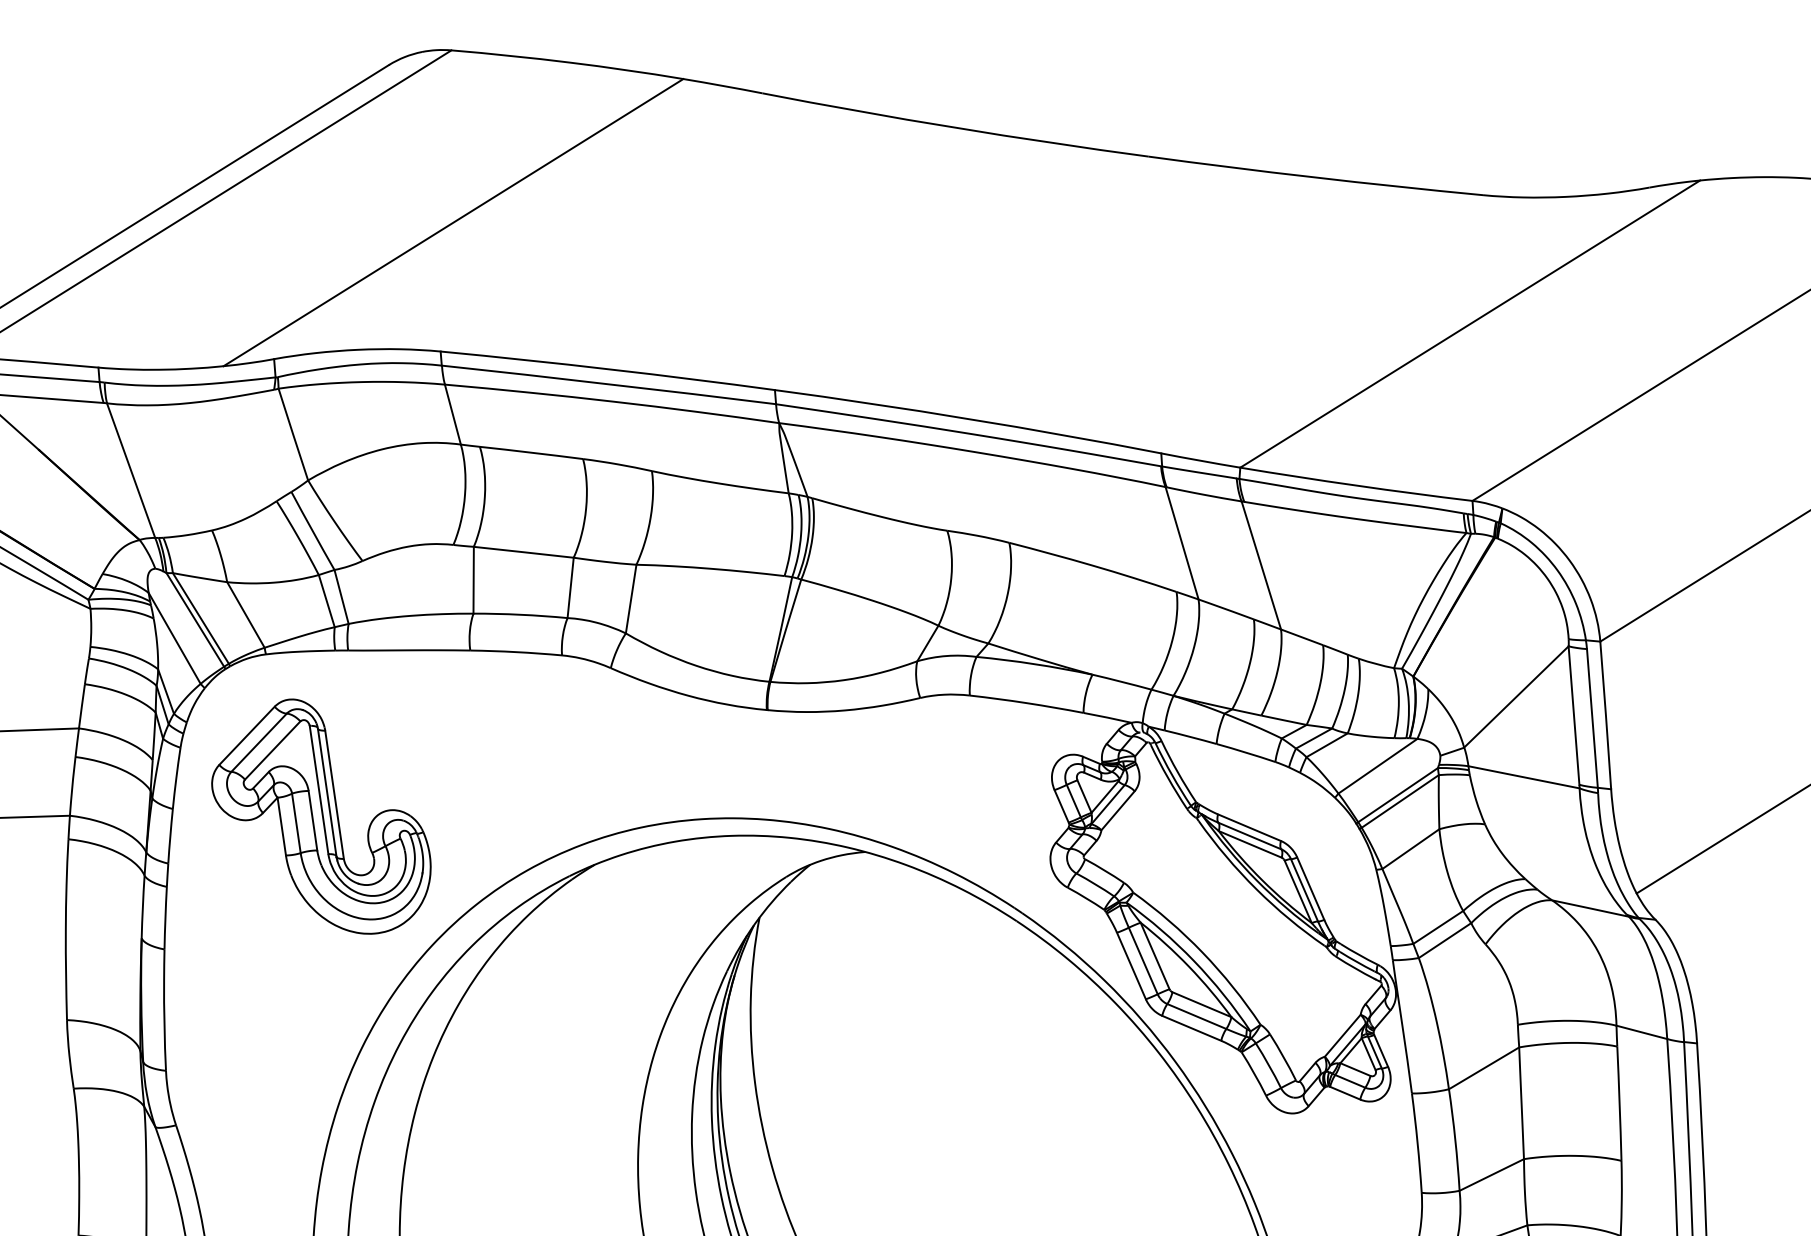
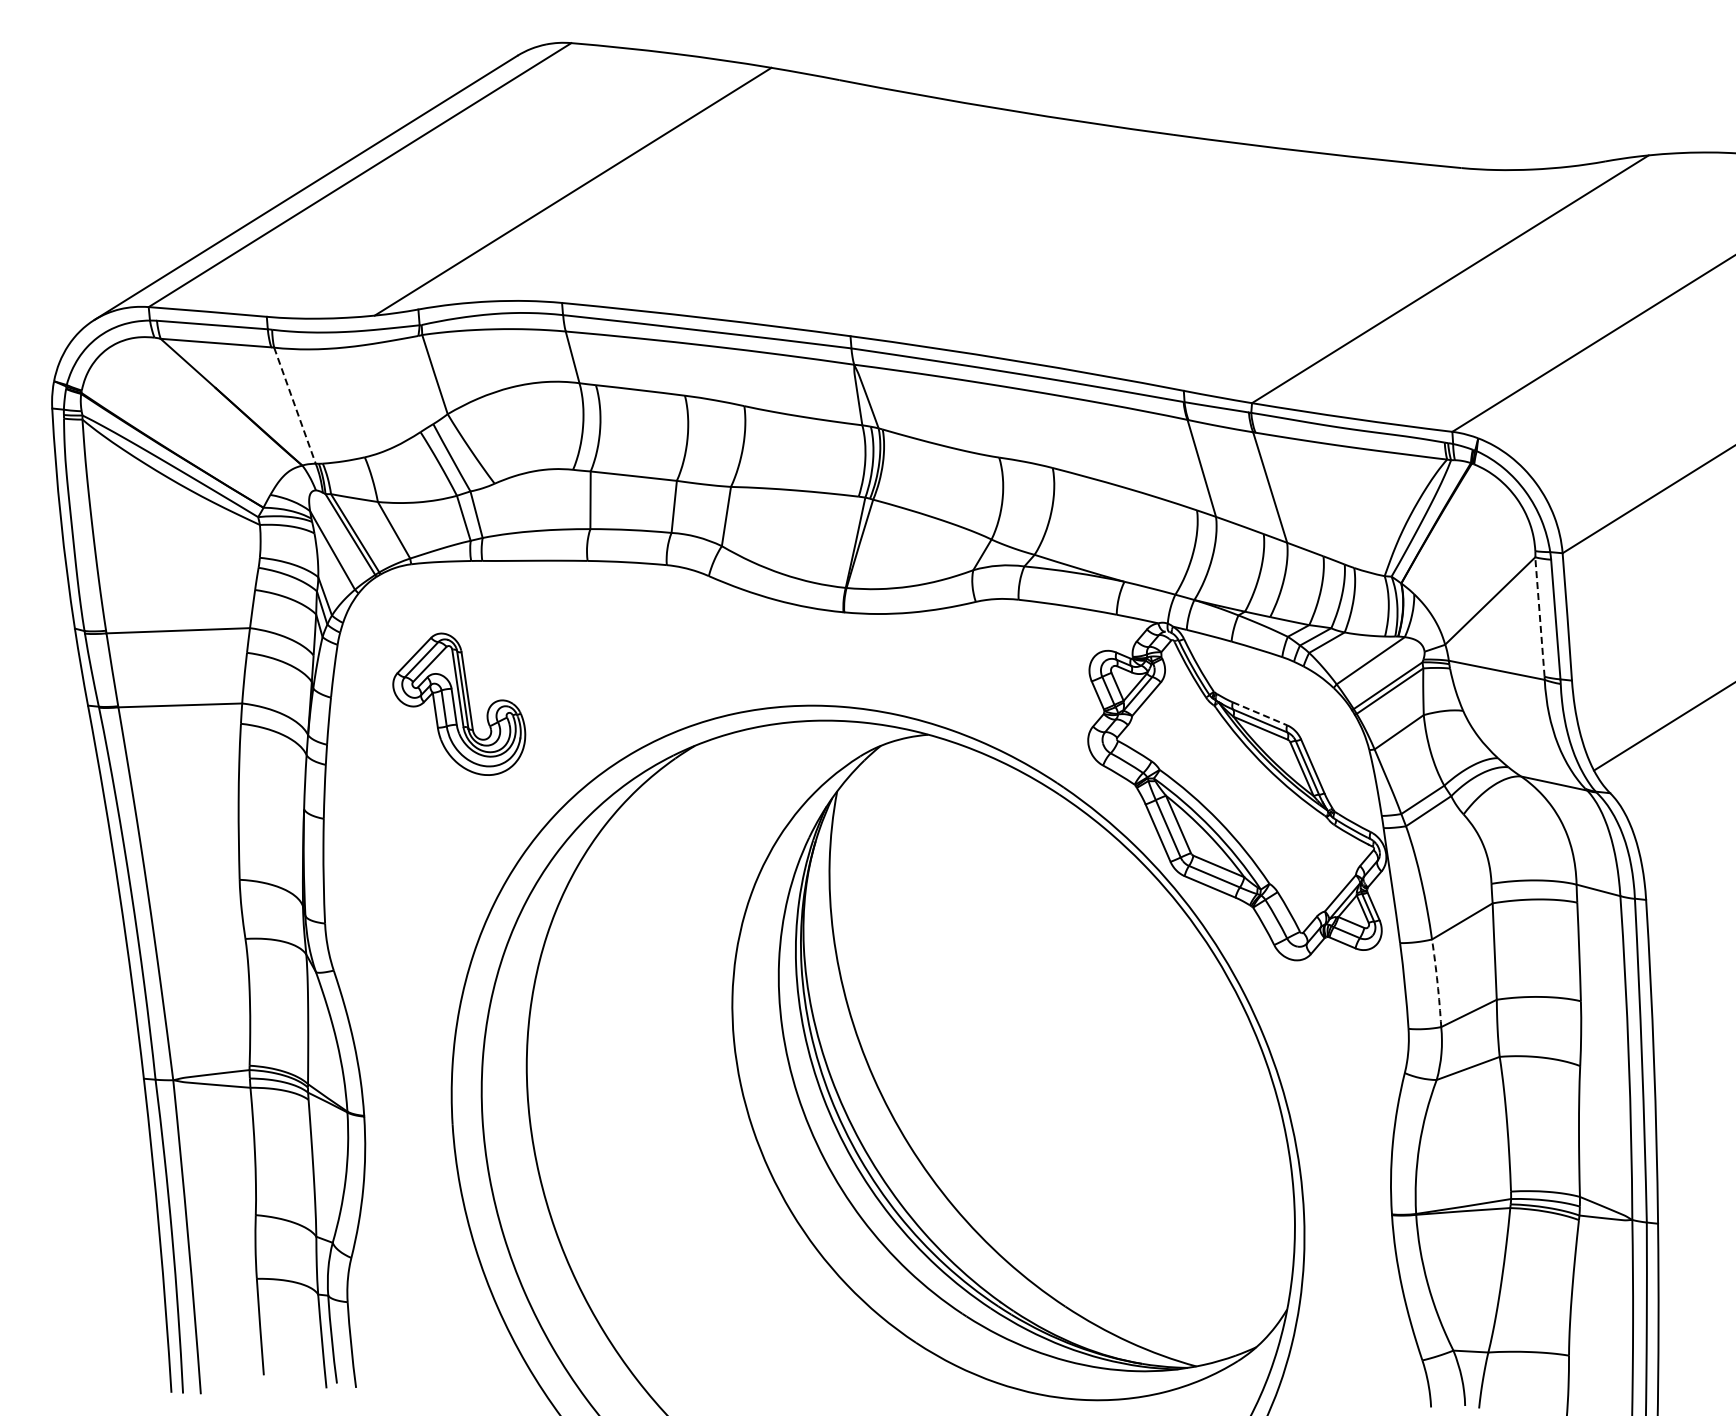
line: (130, 470) -> (294, 405), solid -> dashed
line: (1573, 716) -> (1539, 617), solid -> dashed
part: (321, 816) -> (459, 704), size x0.7
line: (1250, 827) -> (1260, 713), solid -> dashed
arc: (1455, 1140) -> (1437, 983), solid -> dashed

